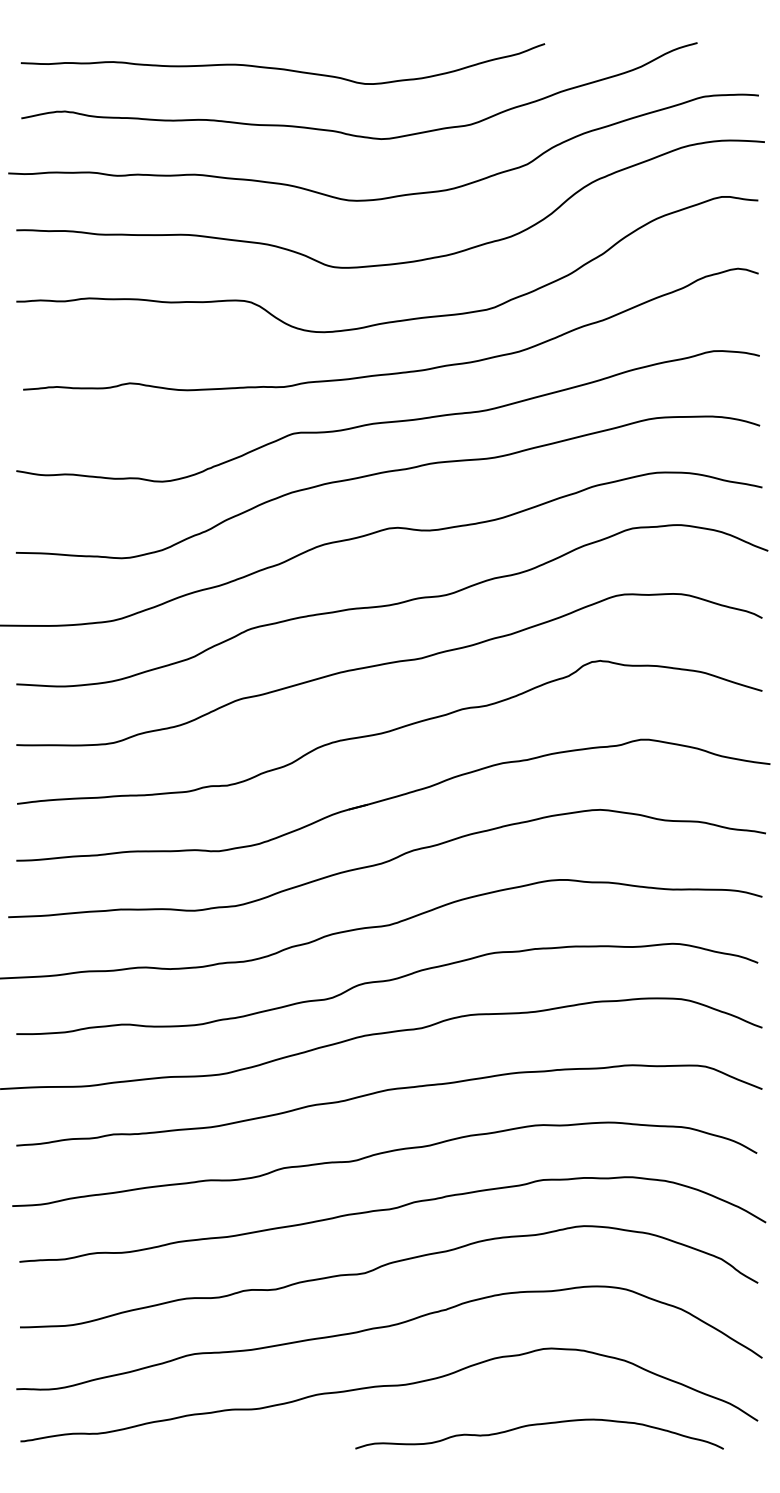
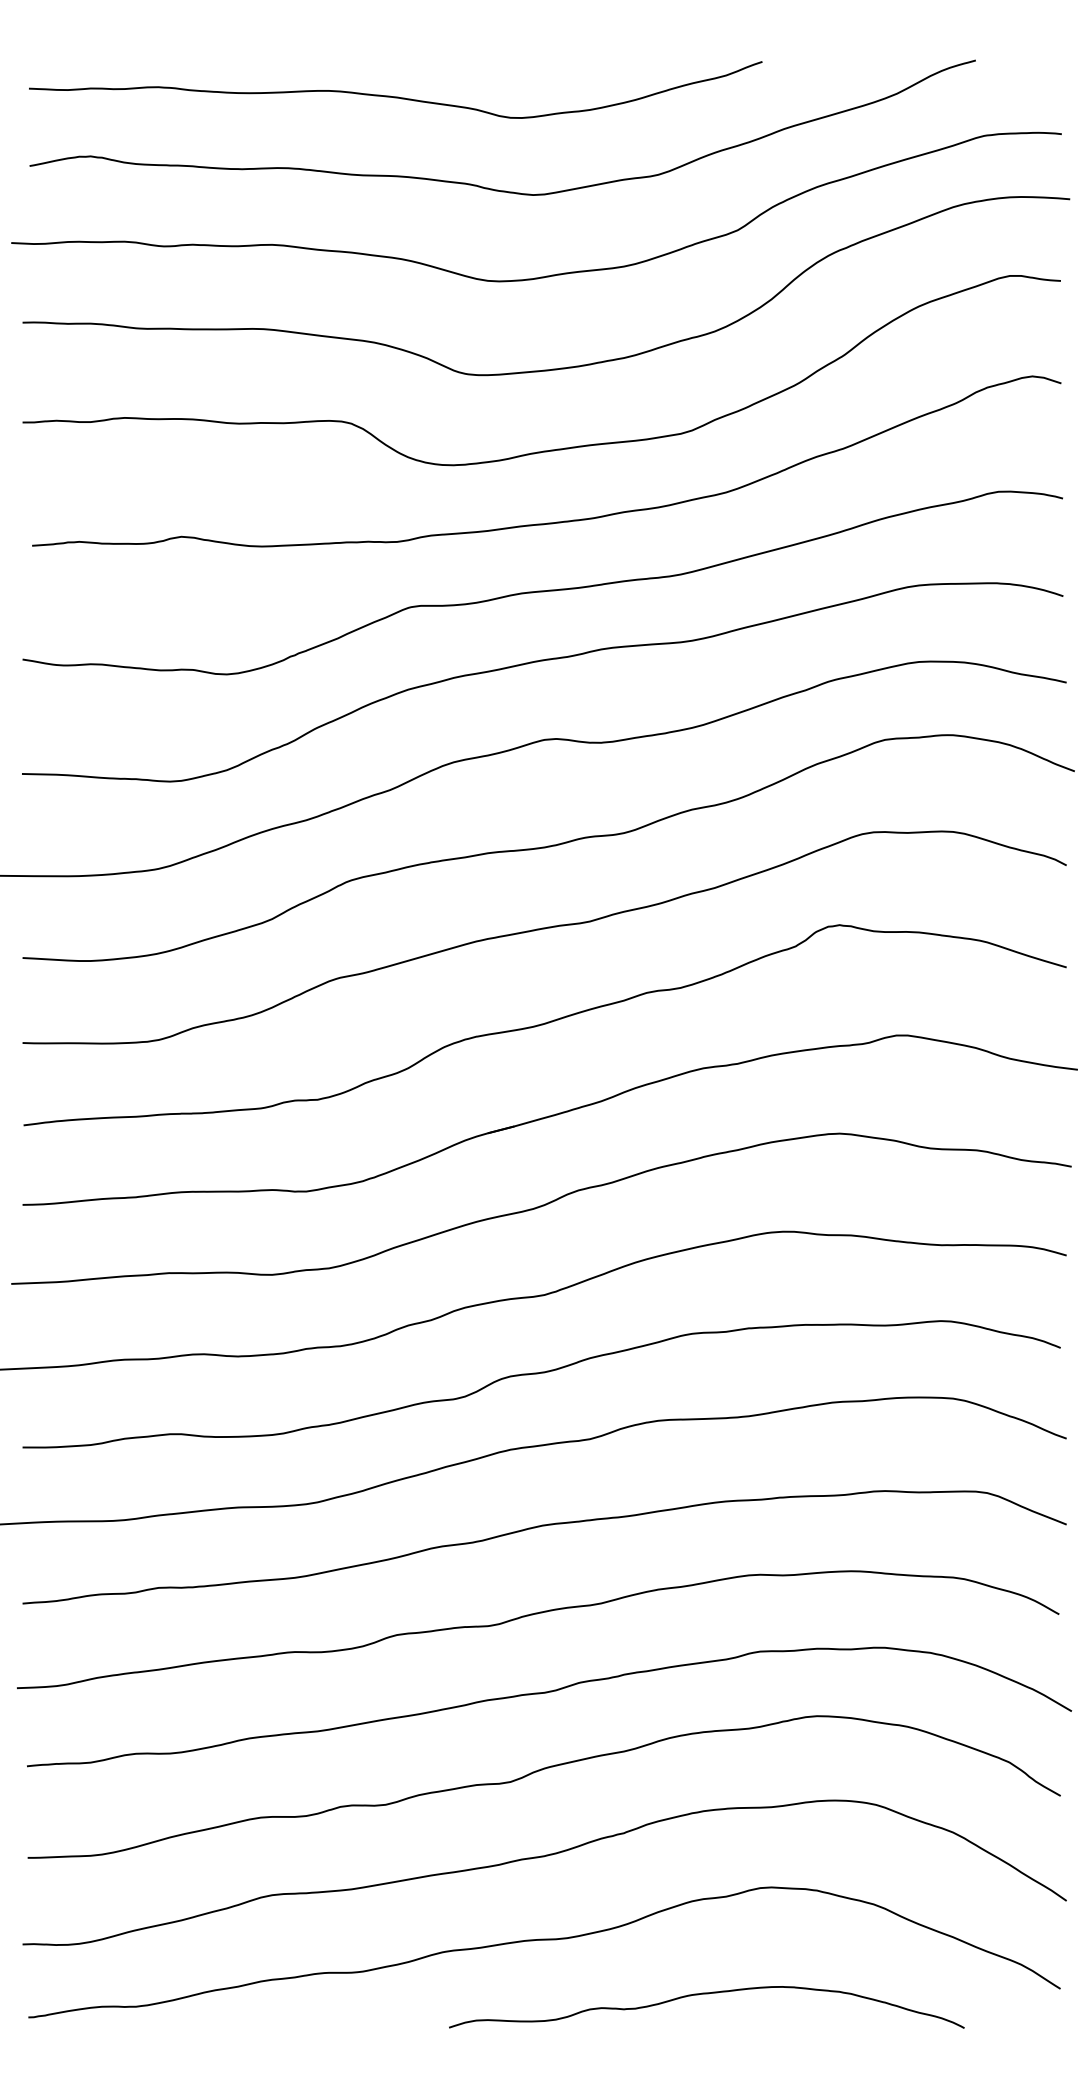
curve: (539, 1425) -> (706, 1994), moved

